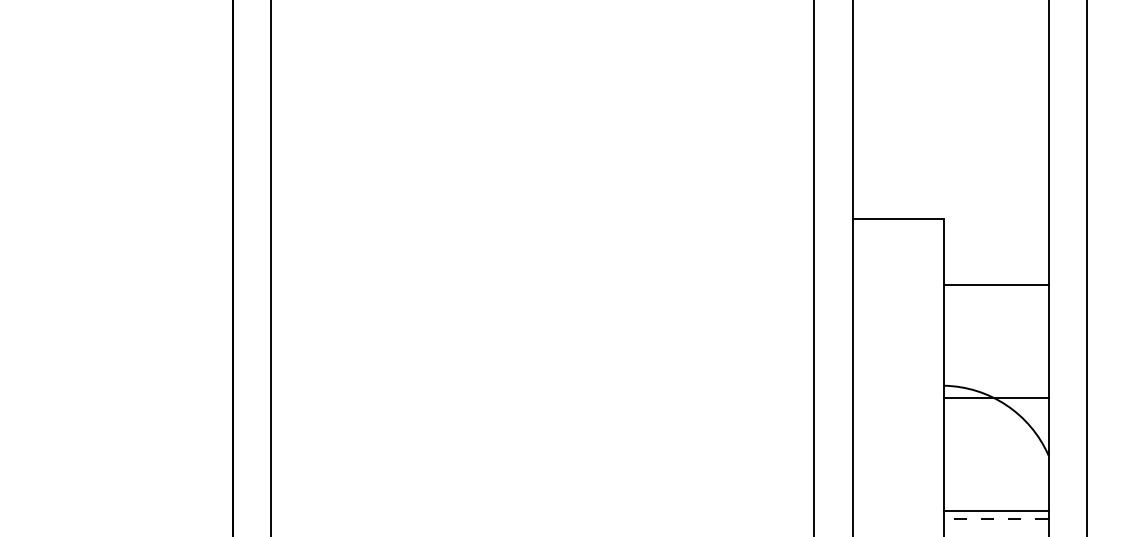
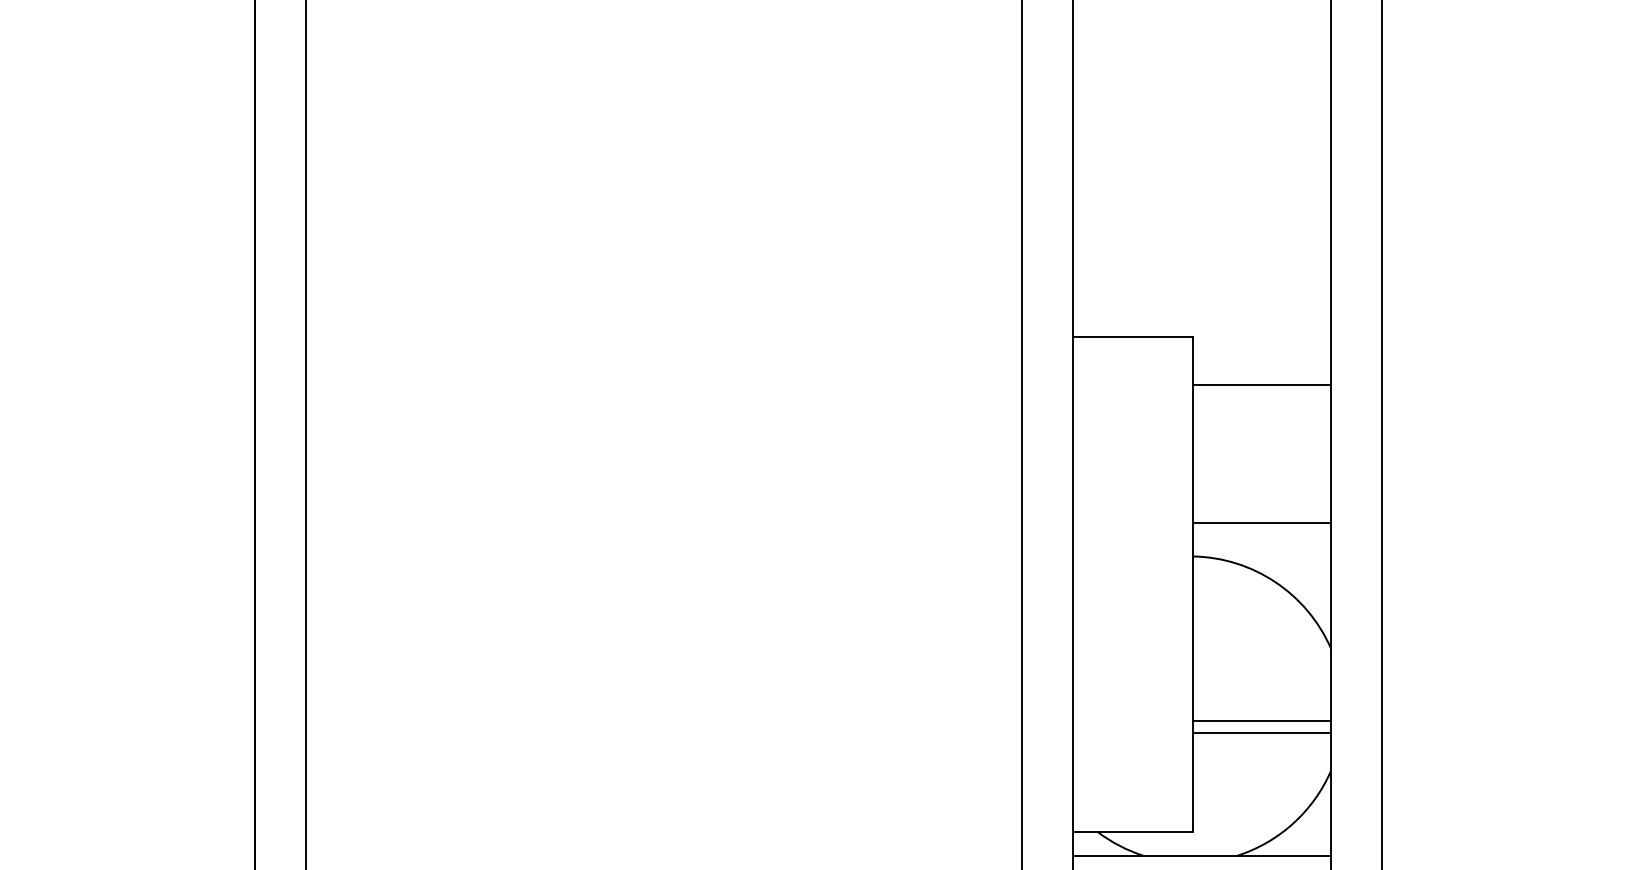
line: (995, 284) -> (1261, 385), moved
line: (995, 397) -> (1261, 522), moved
line: (995, 519) -> (1261, 732), dashed -> solid

